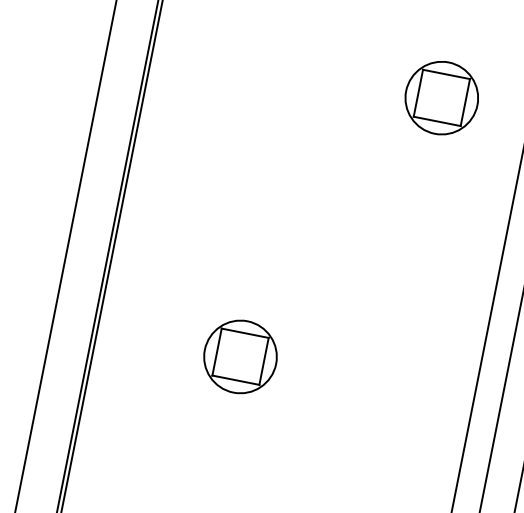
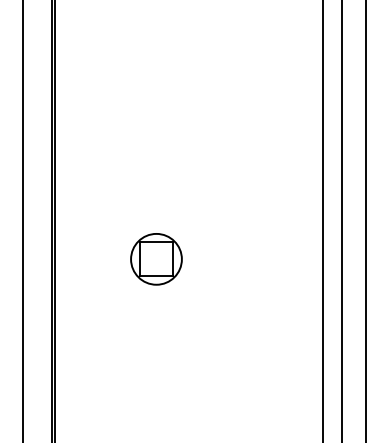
part: (441, 98) -> (259, 54), removed

